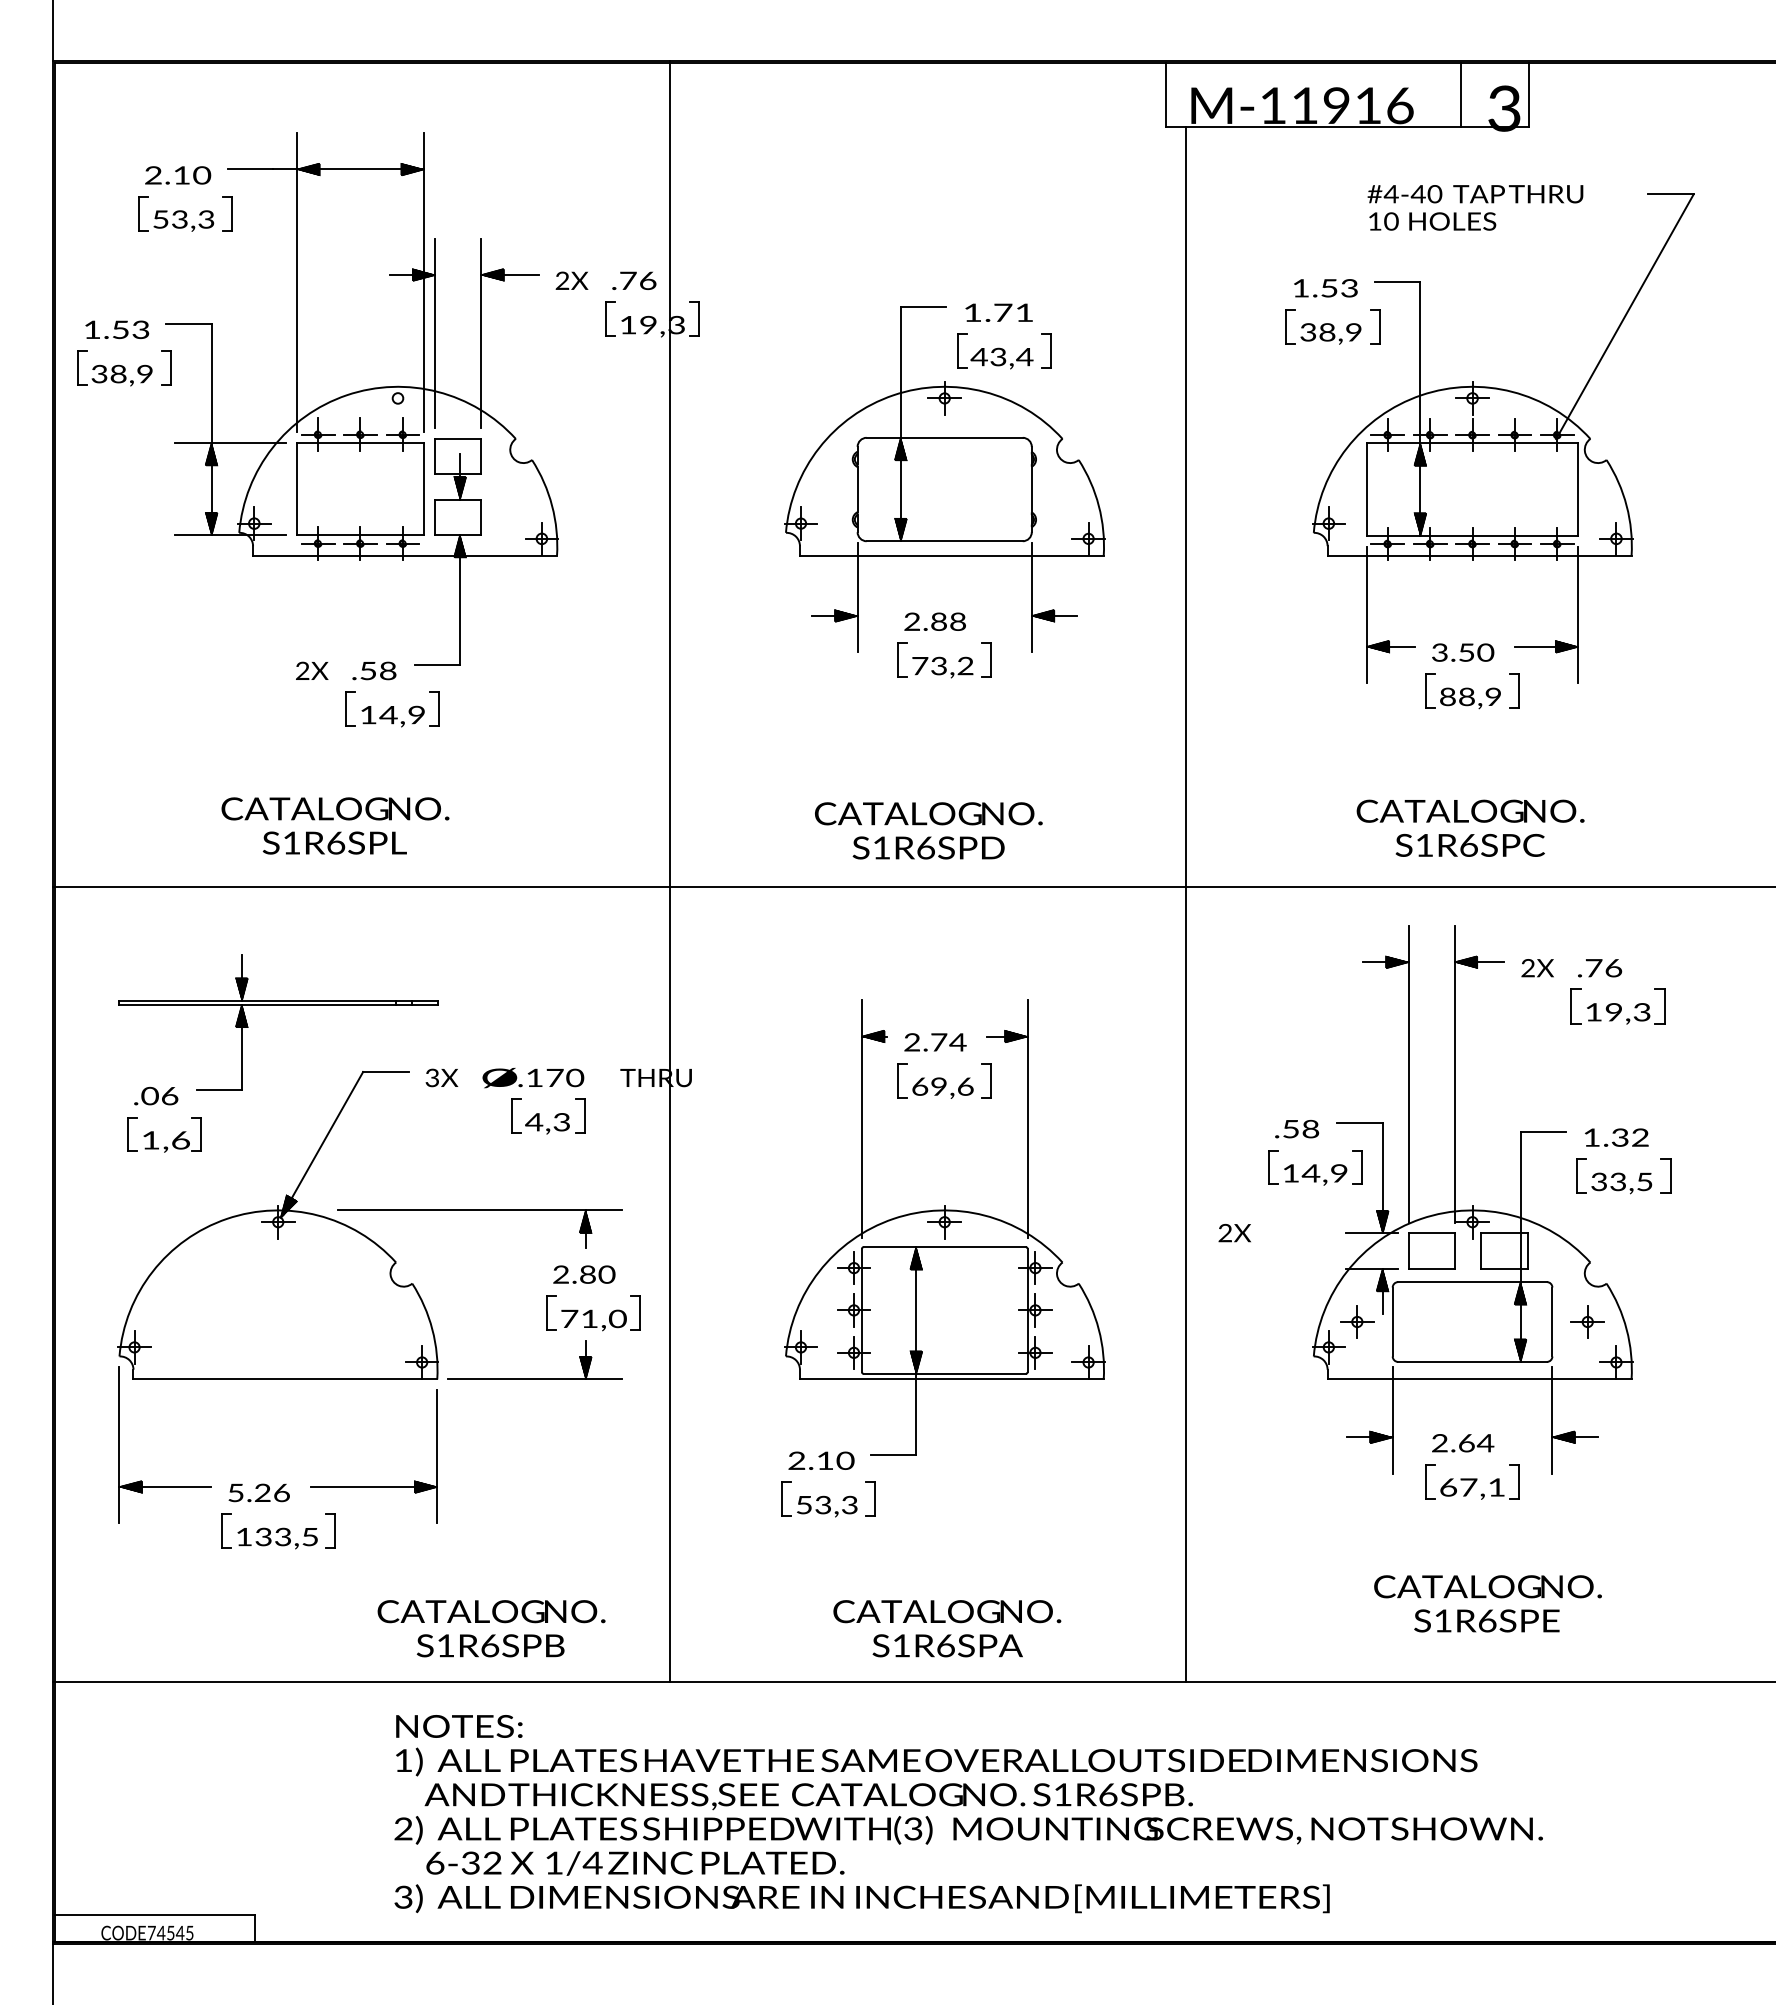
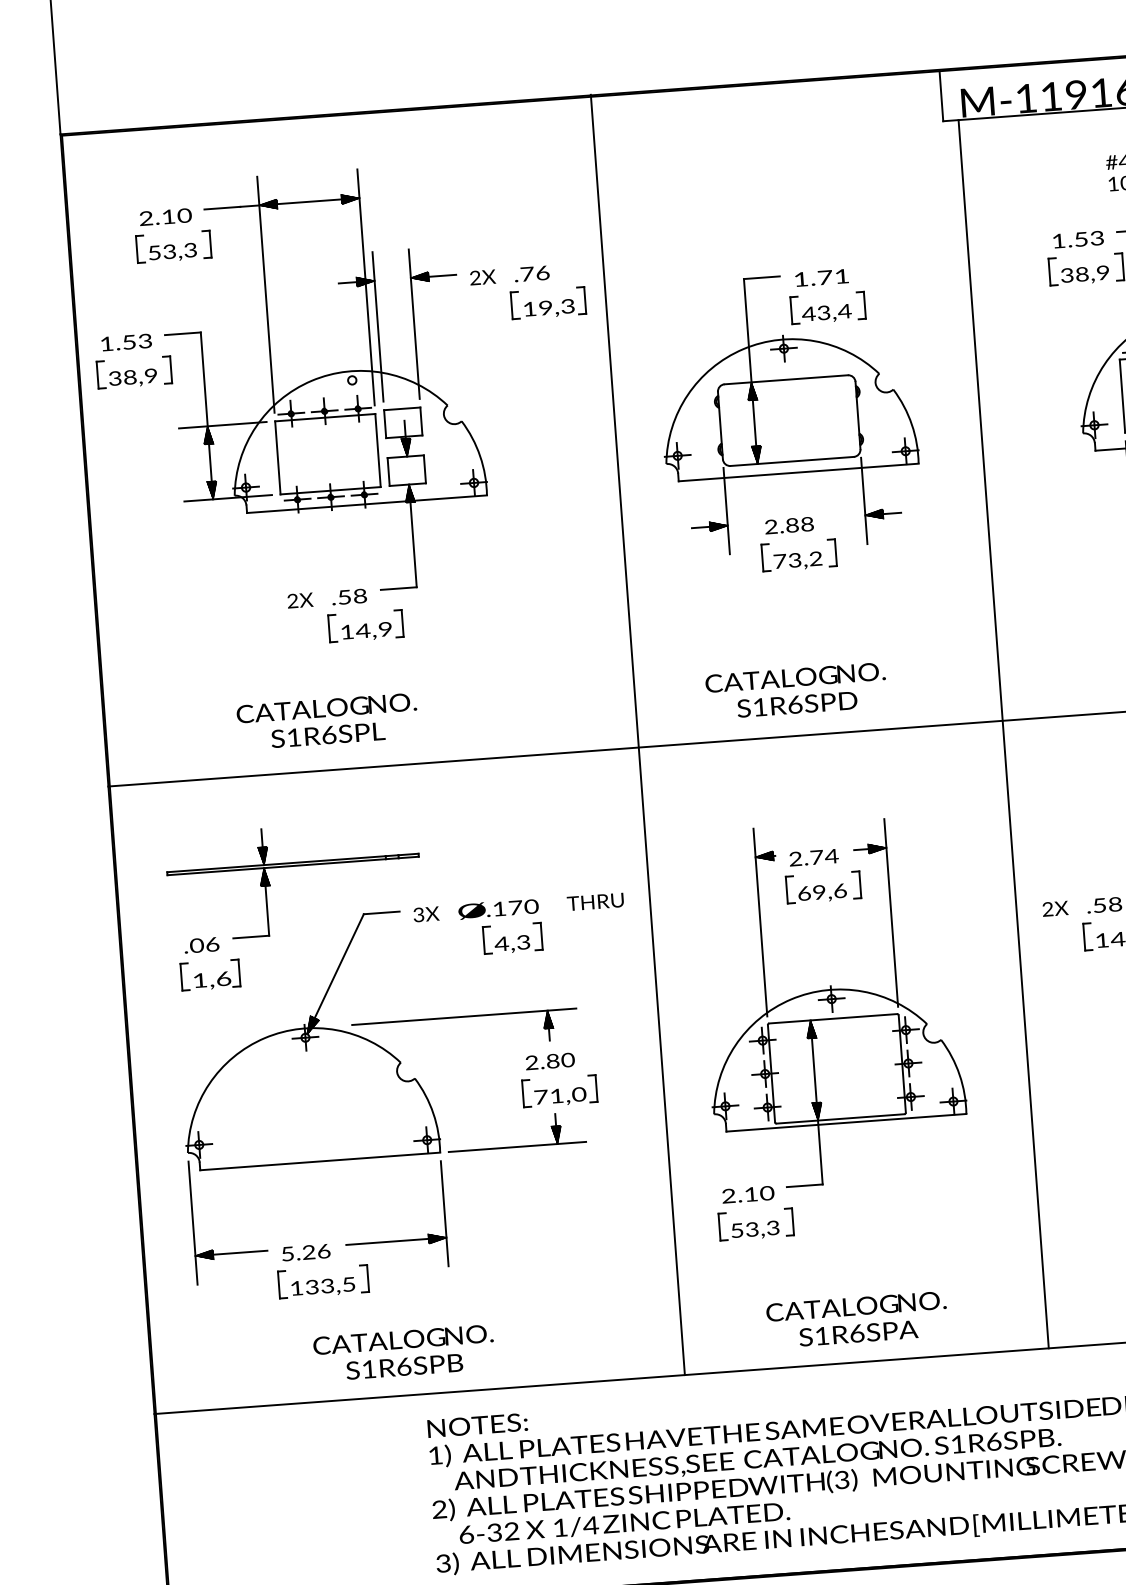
line: (669, 871) -> (637, 734), moved
text: (1234, 1233) -> (1055, 909), moved
text: (491, 1628) -> (404, 1353), moved

